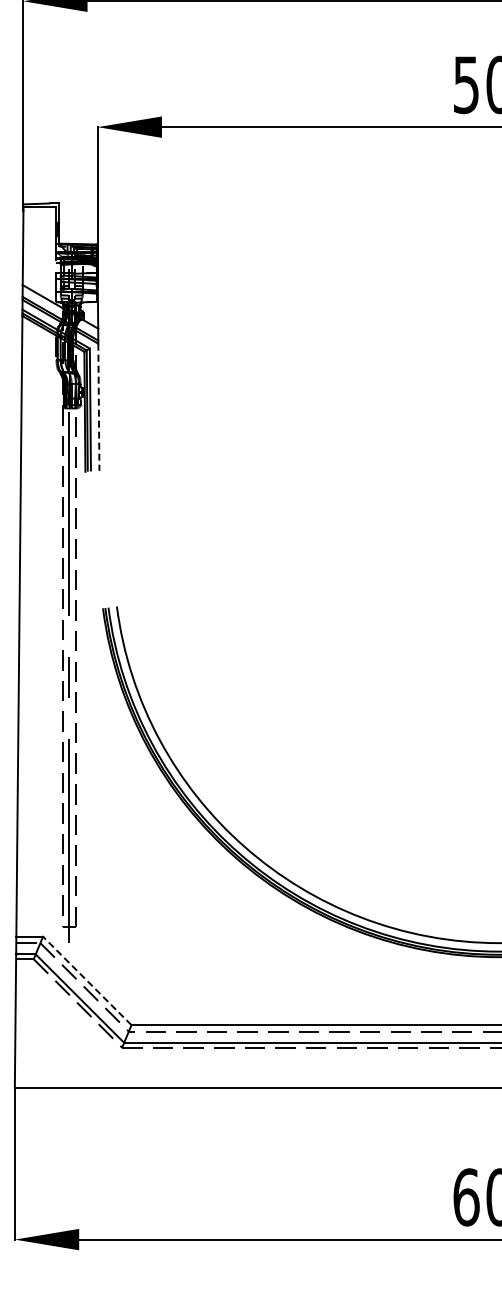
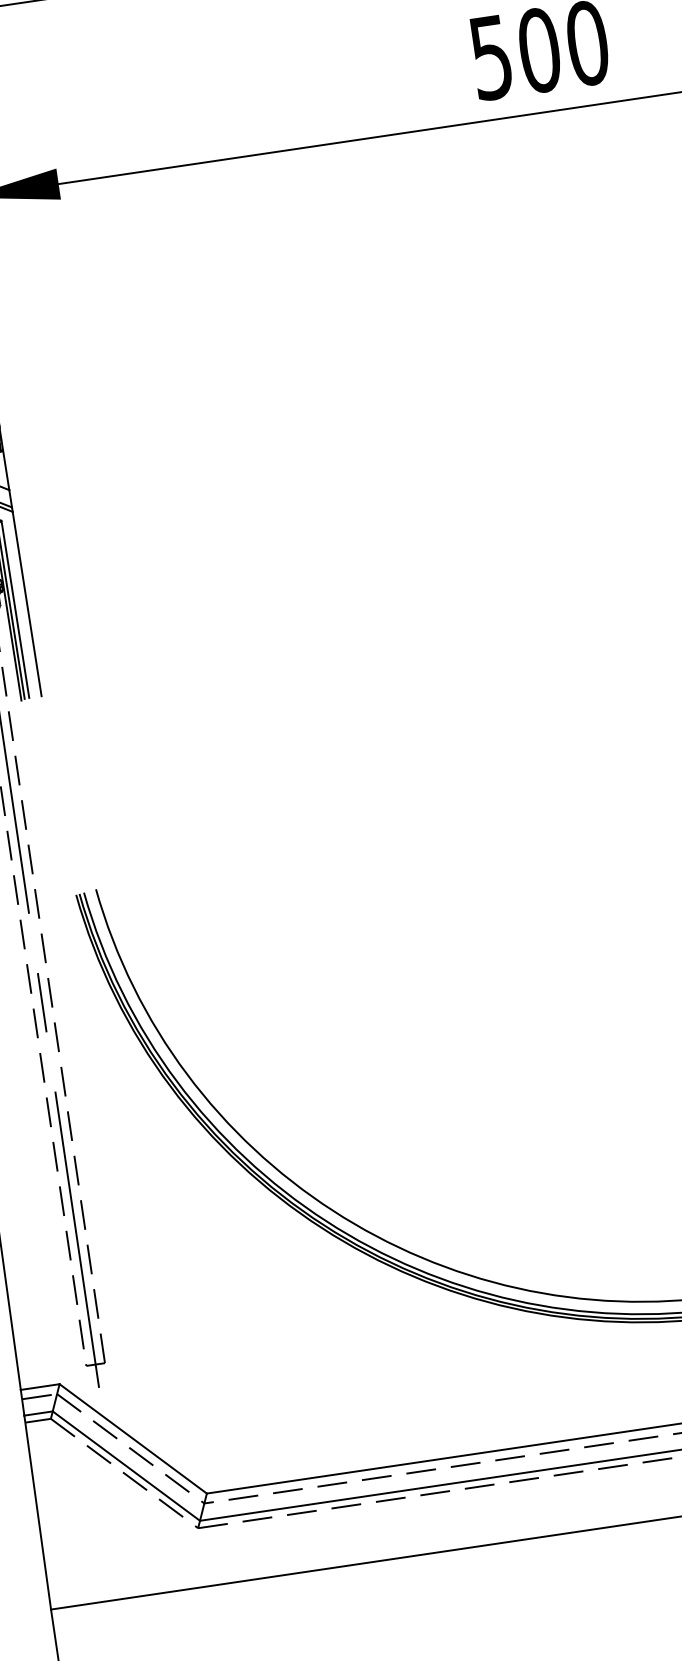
line: (98, 407) -> (26, 604), dashed -> solid
line: (87, 980) -> (133, 1438), dashed -> solid

